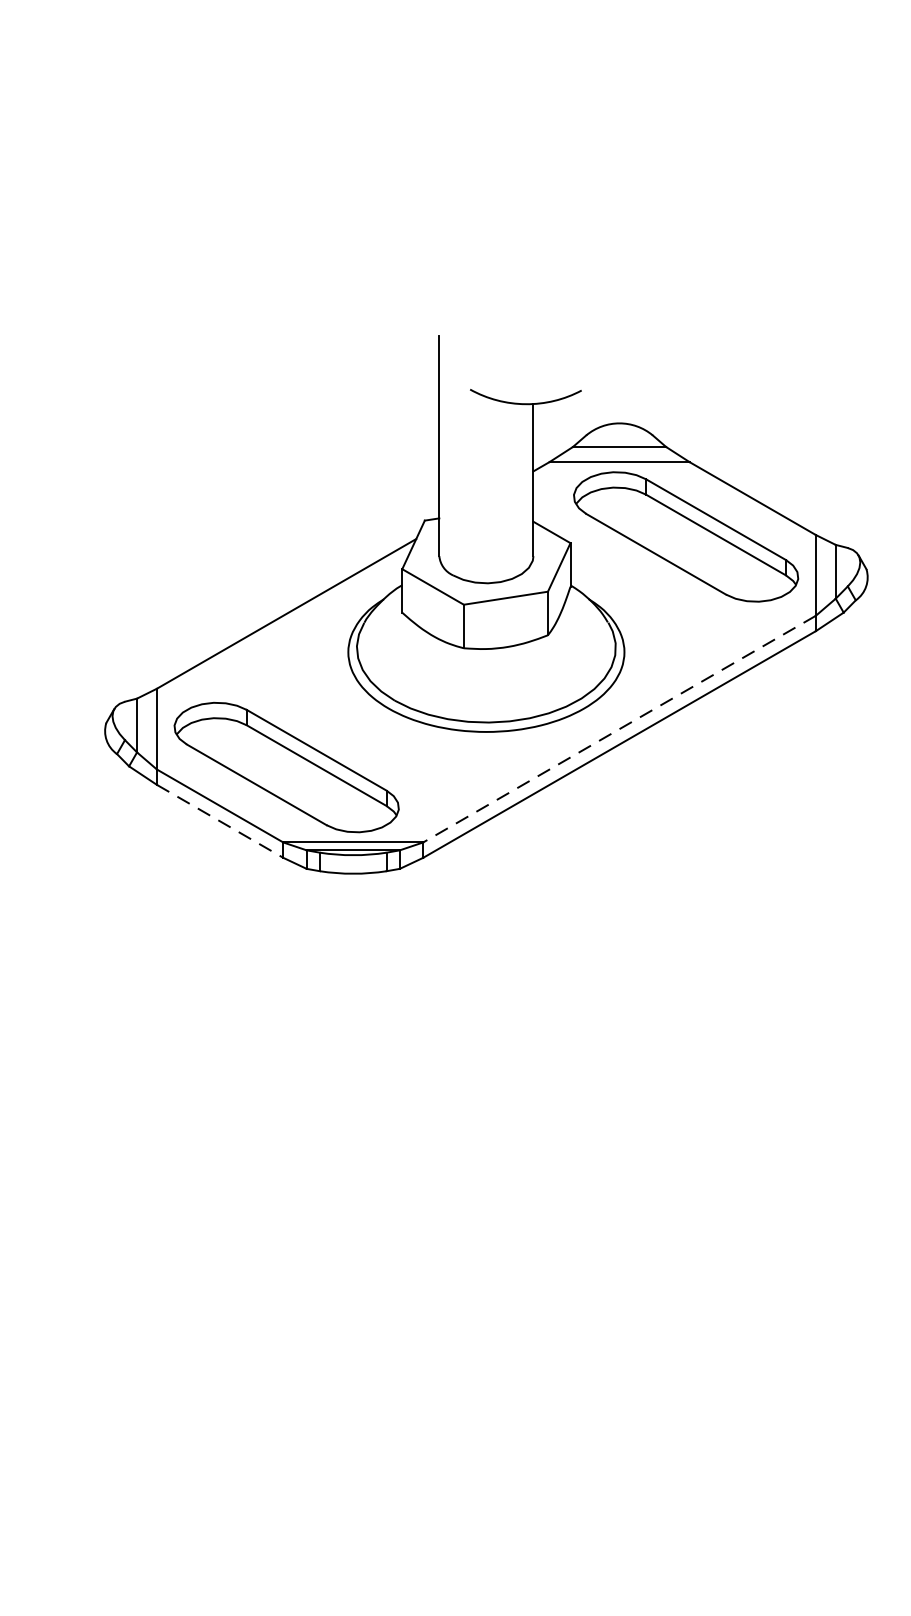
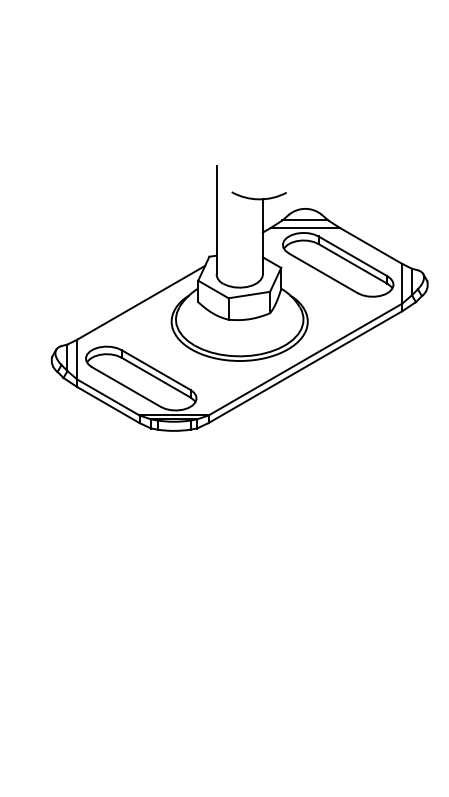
line: (619, 728) -> (305, 359), dashed -> solid
line: (220, 822) -> (108, 405), dashed -> solid

